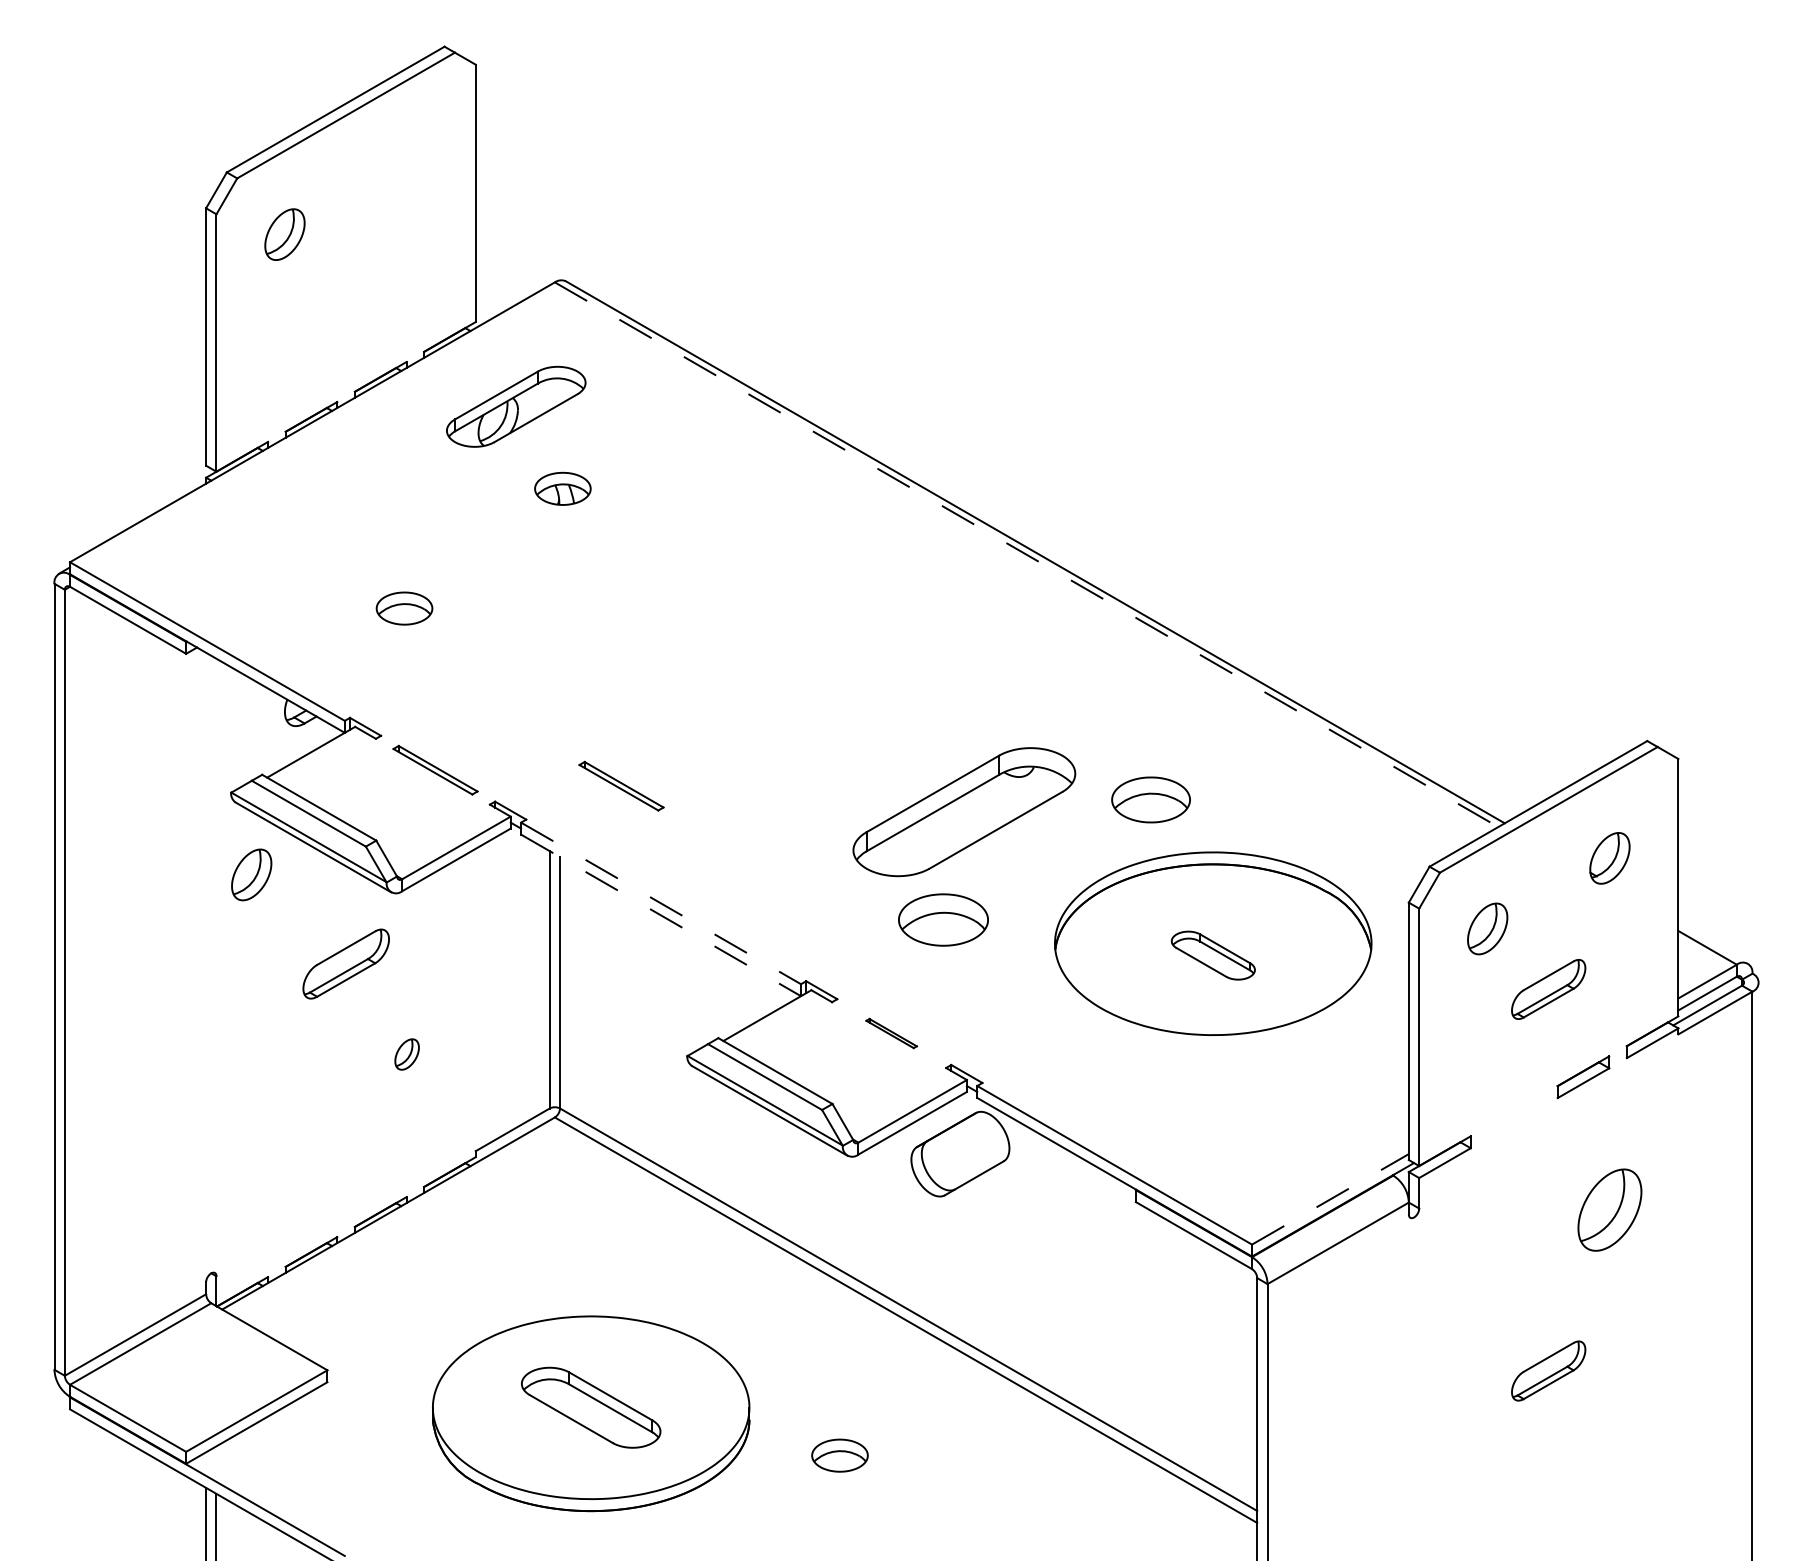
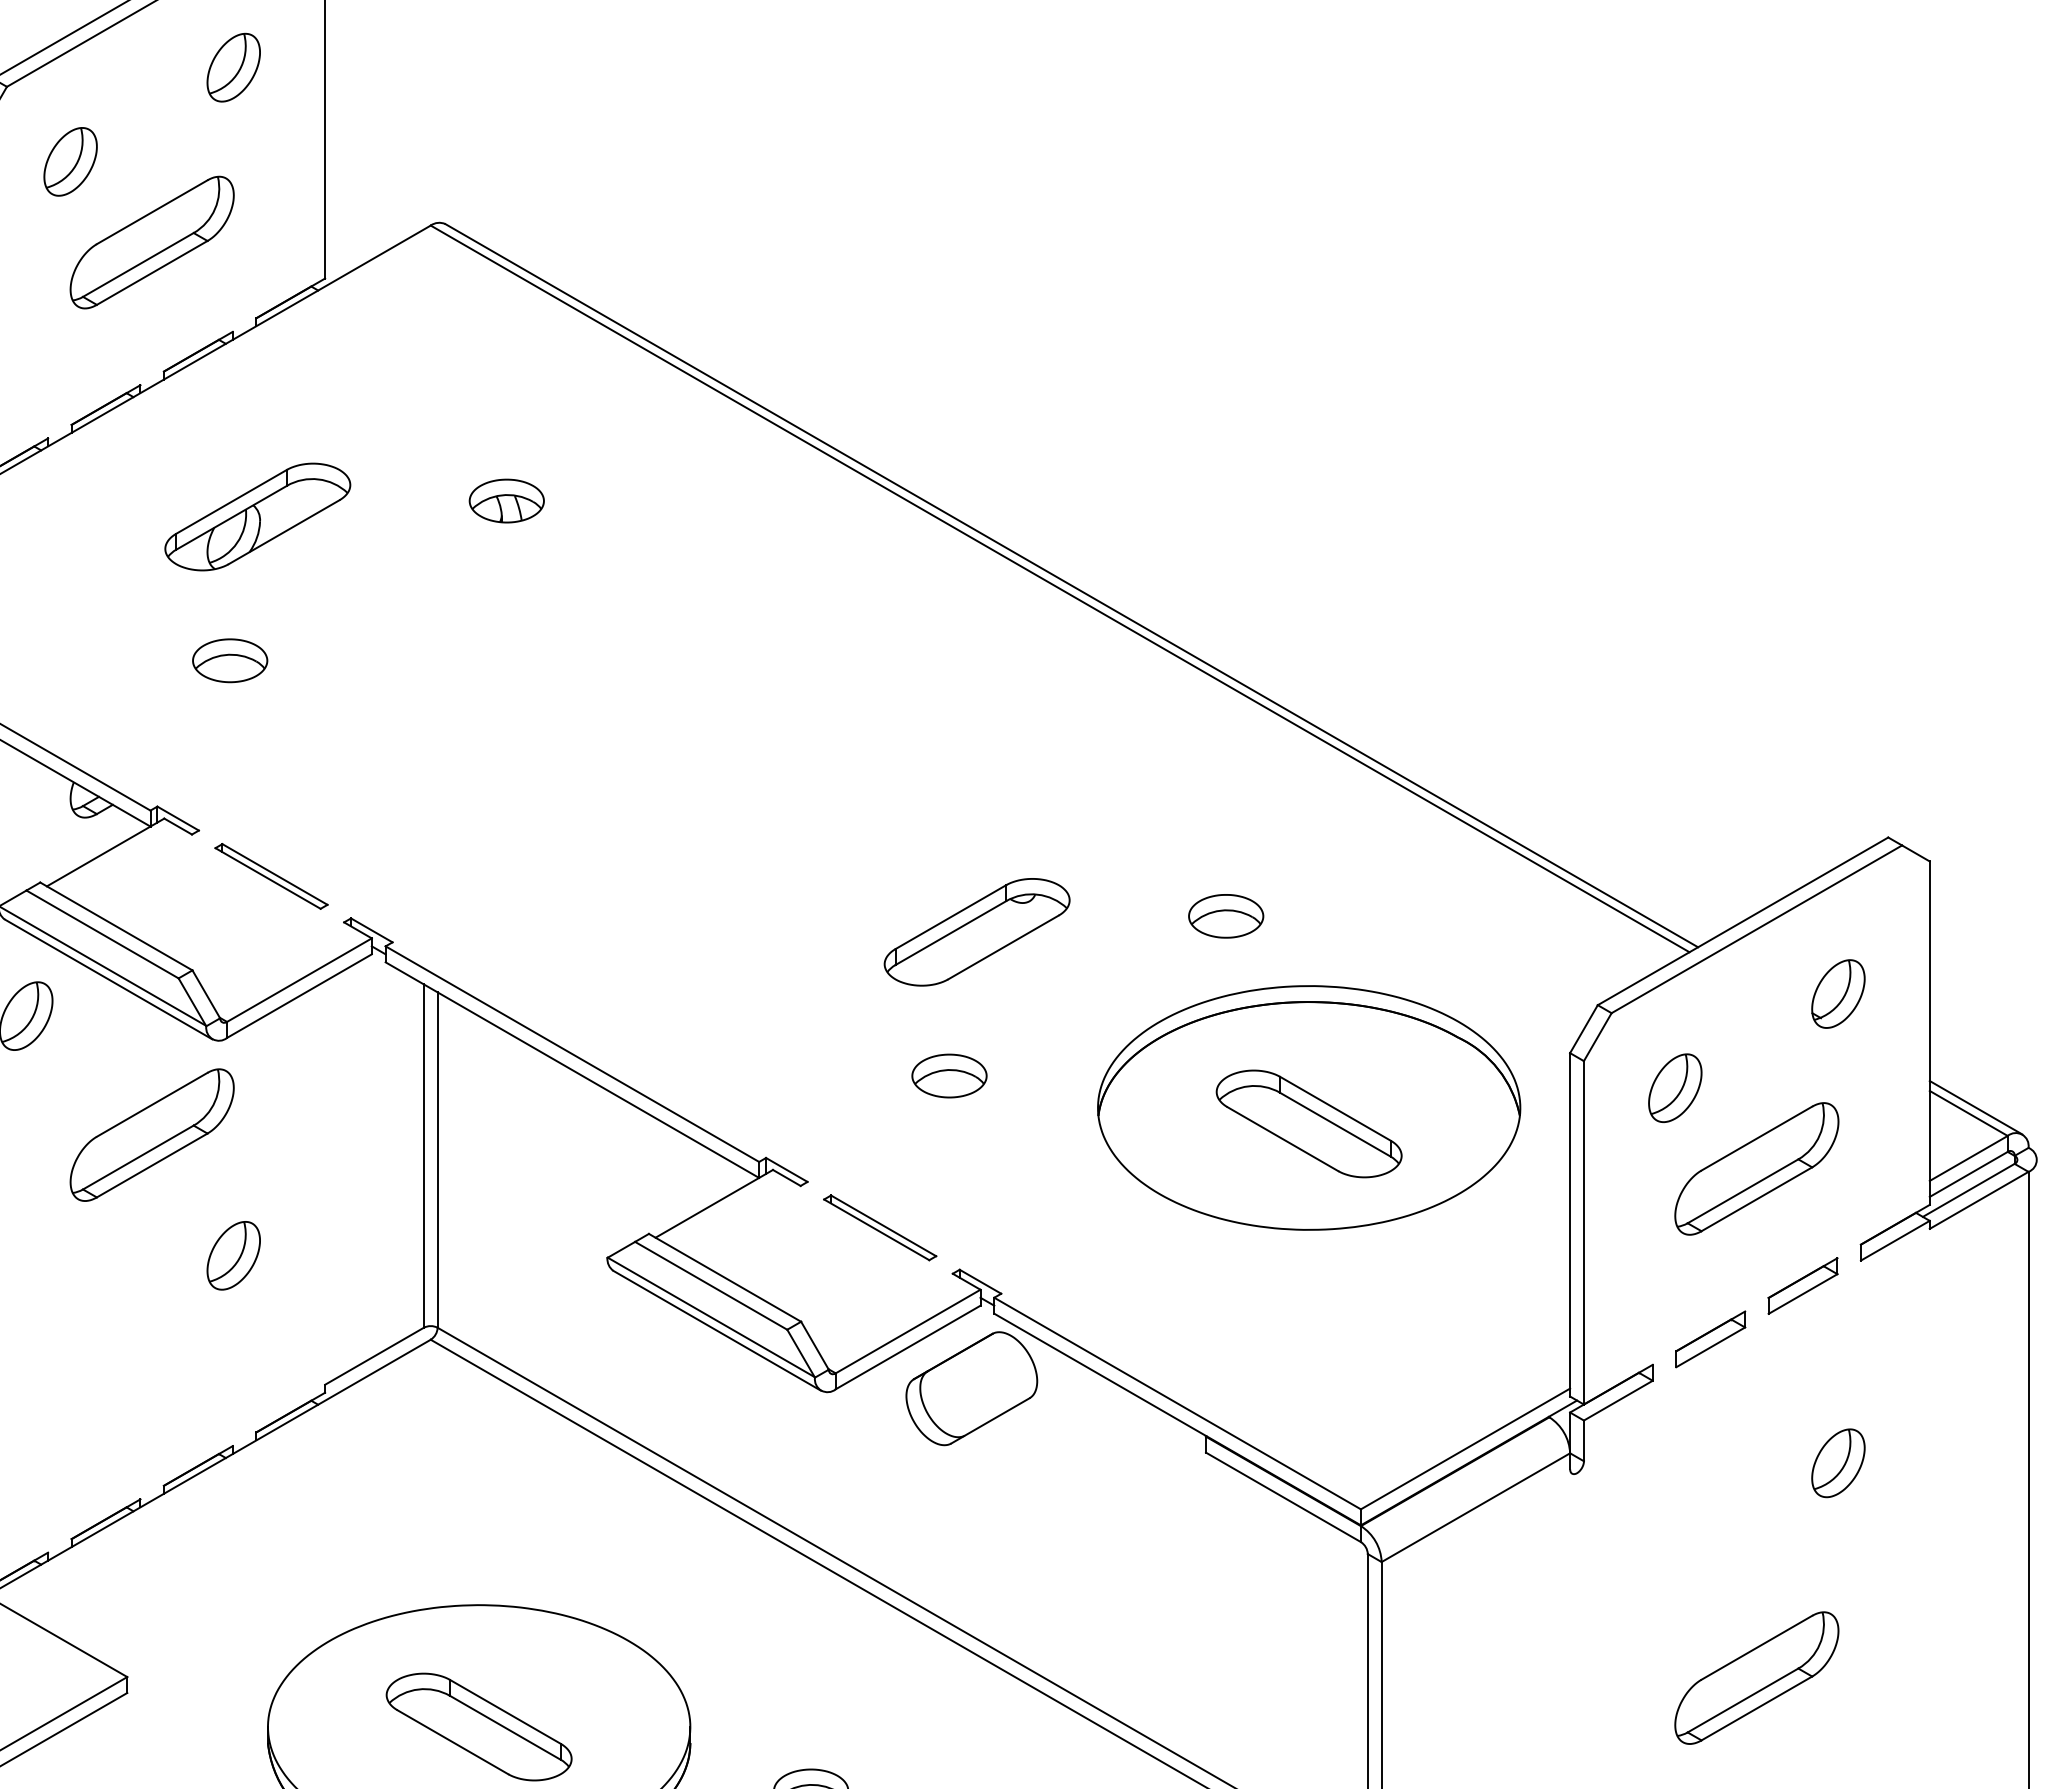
part: (406, 163) -> (232, 66), added
part: (346, 294) -> (152, 241), added
part: (516, 406) -> (258, 516), moved
part: (562, 488) -> (506, 500), moved
line: (1026, 554) -> (1059, 588), dashed -> solid
part: (621, 785) -> (519, 896), removed
part: (1150, 800) -> (1225, 916), size x0.71
part: (964, 811) -> (977, 931), size x0.62
line: (661, 903) -> (573, 1054), dashed -> solid
line: (661, 915) -> (573, 1070), dashed -> solid
part: (943, 919) -> (949, 1075), size x0.62
line: (1712, 943) -> (1975, 1107), added
part: (1213, 955) -> (1309, 1123), size x1.67
part: (346, 963) -> (152, 1134), size x1.43
part: (1548, 989) -> (1756, 1168), size x1.67
part: (891, 1033) -> (879, 1227), size x1.67
part: (406, 1054) -> (232, 1255), size x1.67
part: (1514, 1117) -> (1711, 1339), added
line: (1330, 1199) -> (1465, 1449), dashed -> solid
part: (1609, 1209) -> (1837, 1462), size x0.62
part: (1548, 1370) -> (1756, 1677), size x1.67

